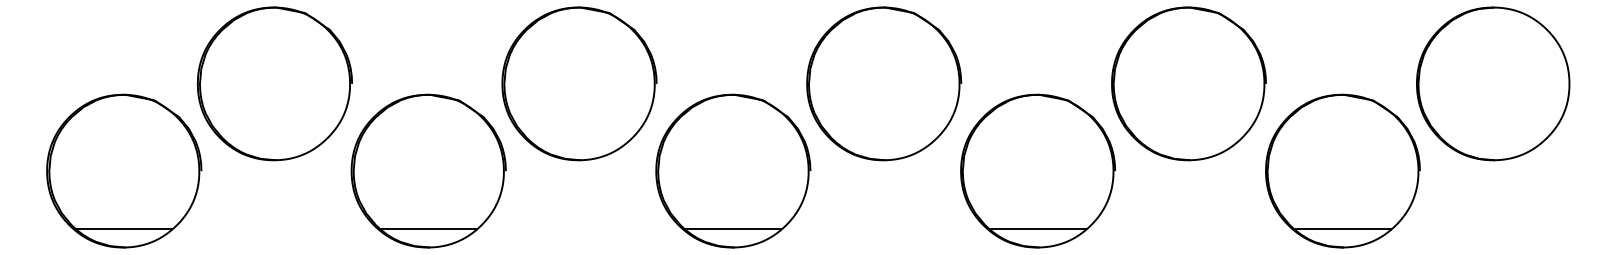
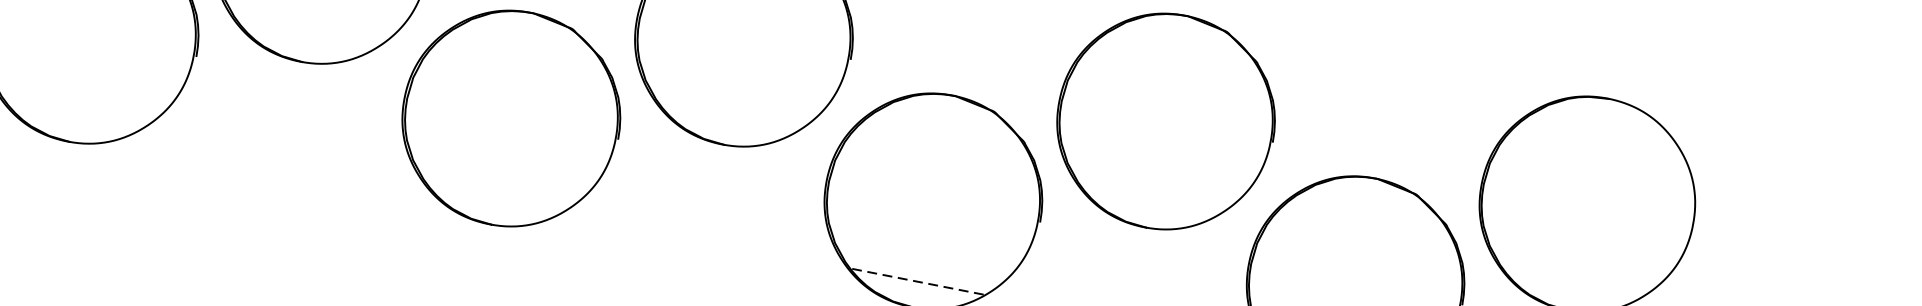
line: (428, 229) -> (73, 116), removed
line: (733, 229) -> (495, 199), removed
line: (1037, 229) -> (916, 282), solid -> dashed

